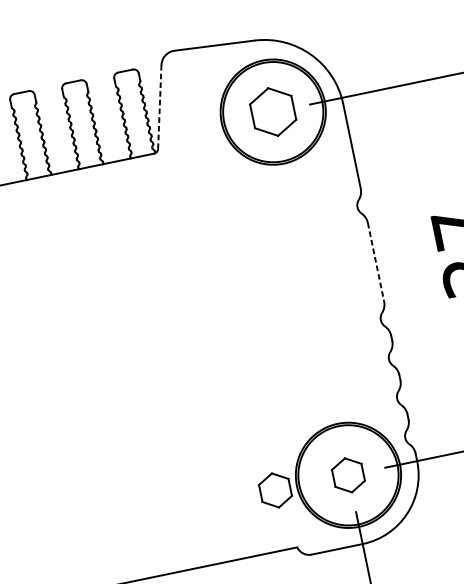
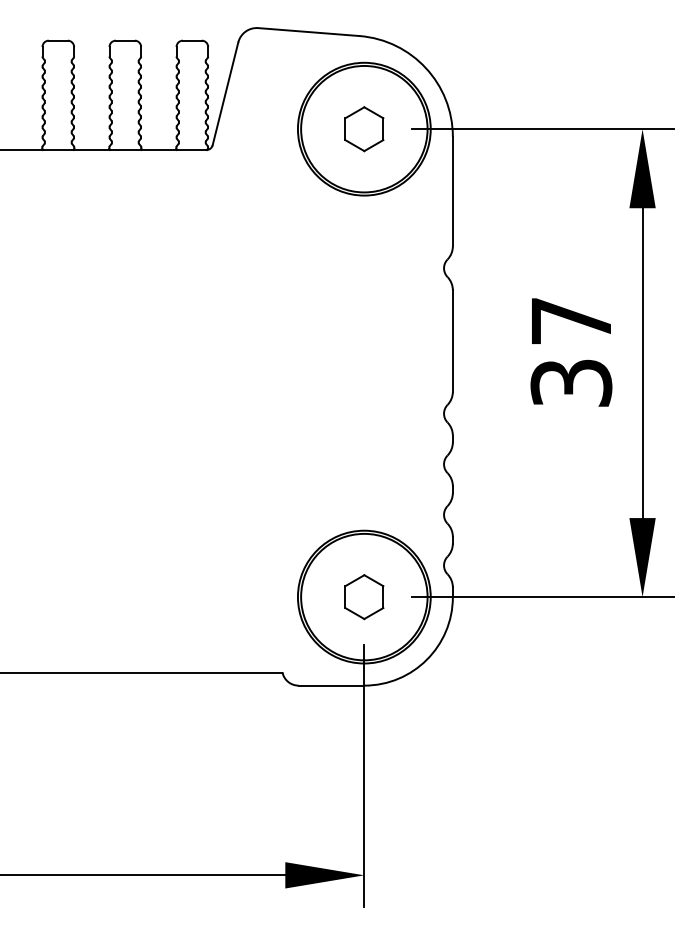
line: (159, 106) -> (225, 93), dashed -> solid
part: (273, 112) -> (364, 129), size x0.71
line: (375, 262) -> (452, 341), dashed -> solid
part: (275, 490) -> (270, 597), removed

